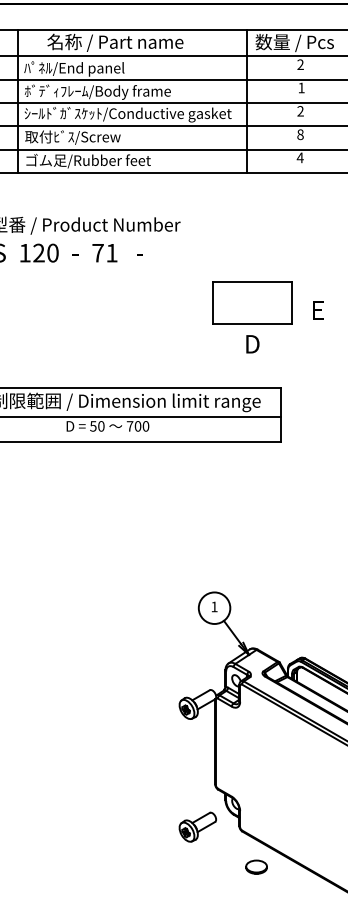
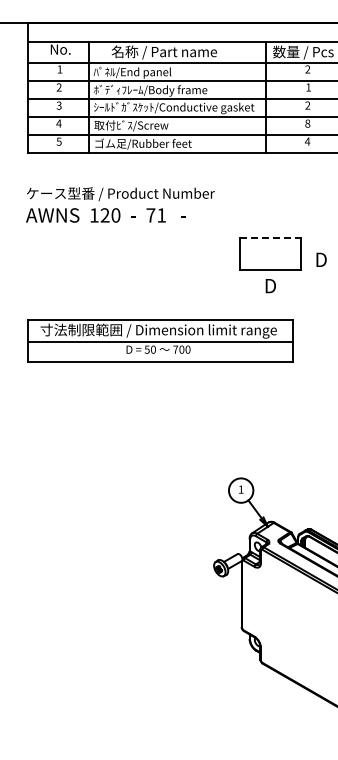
line: (252, 281) -> (270, 237), solid -> dashed
text: (318, 309) -> (321, 259), E -> D
part: (198, 827) -> (228, 660), removed
part: (256, 867) -> (273, 691), removed

